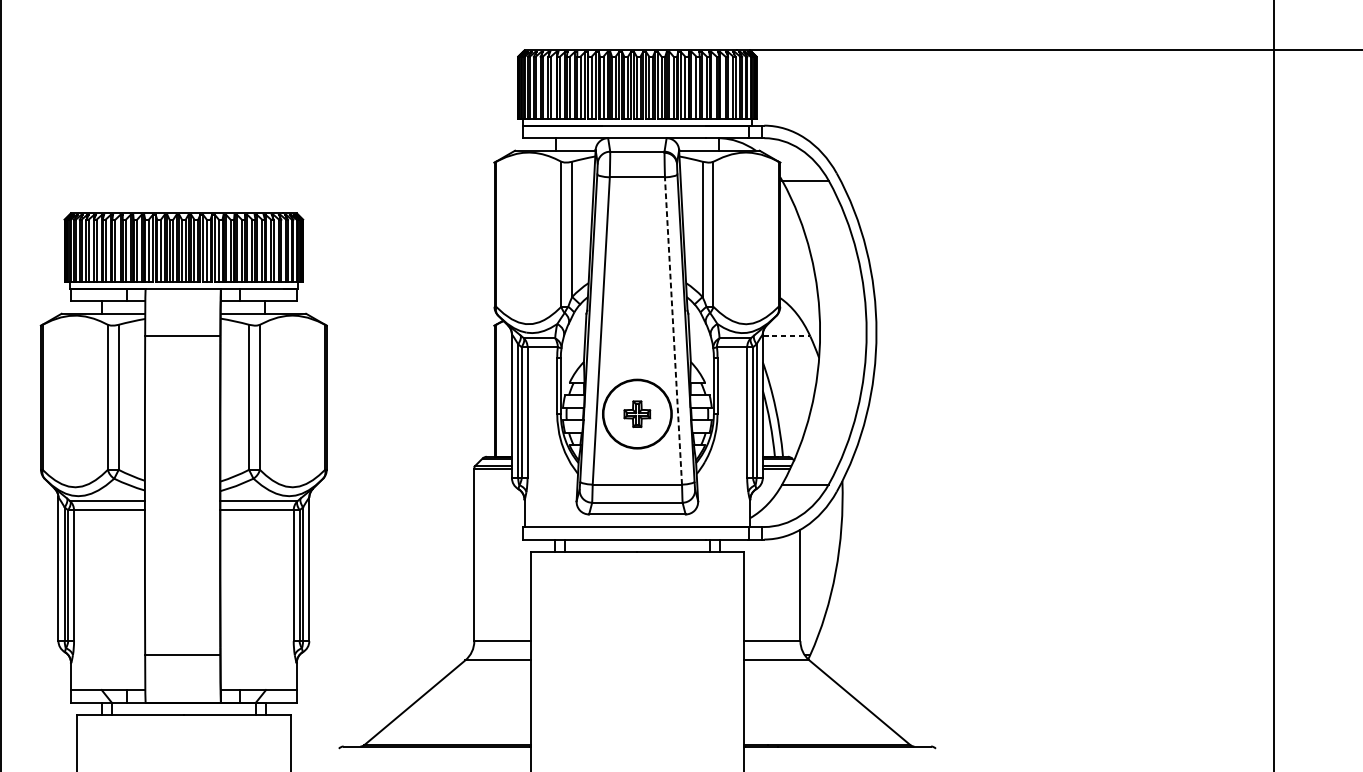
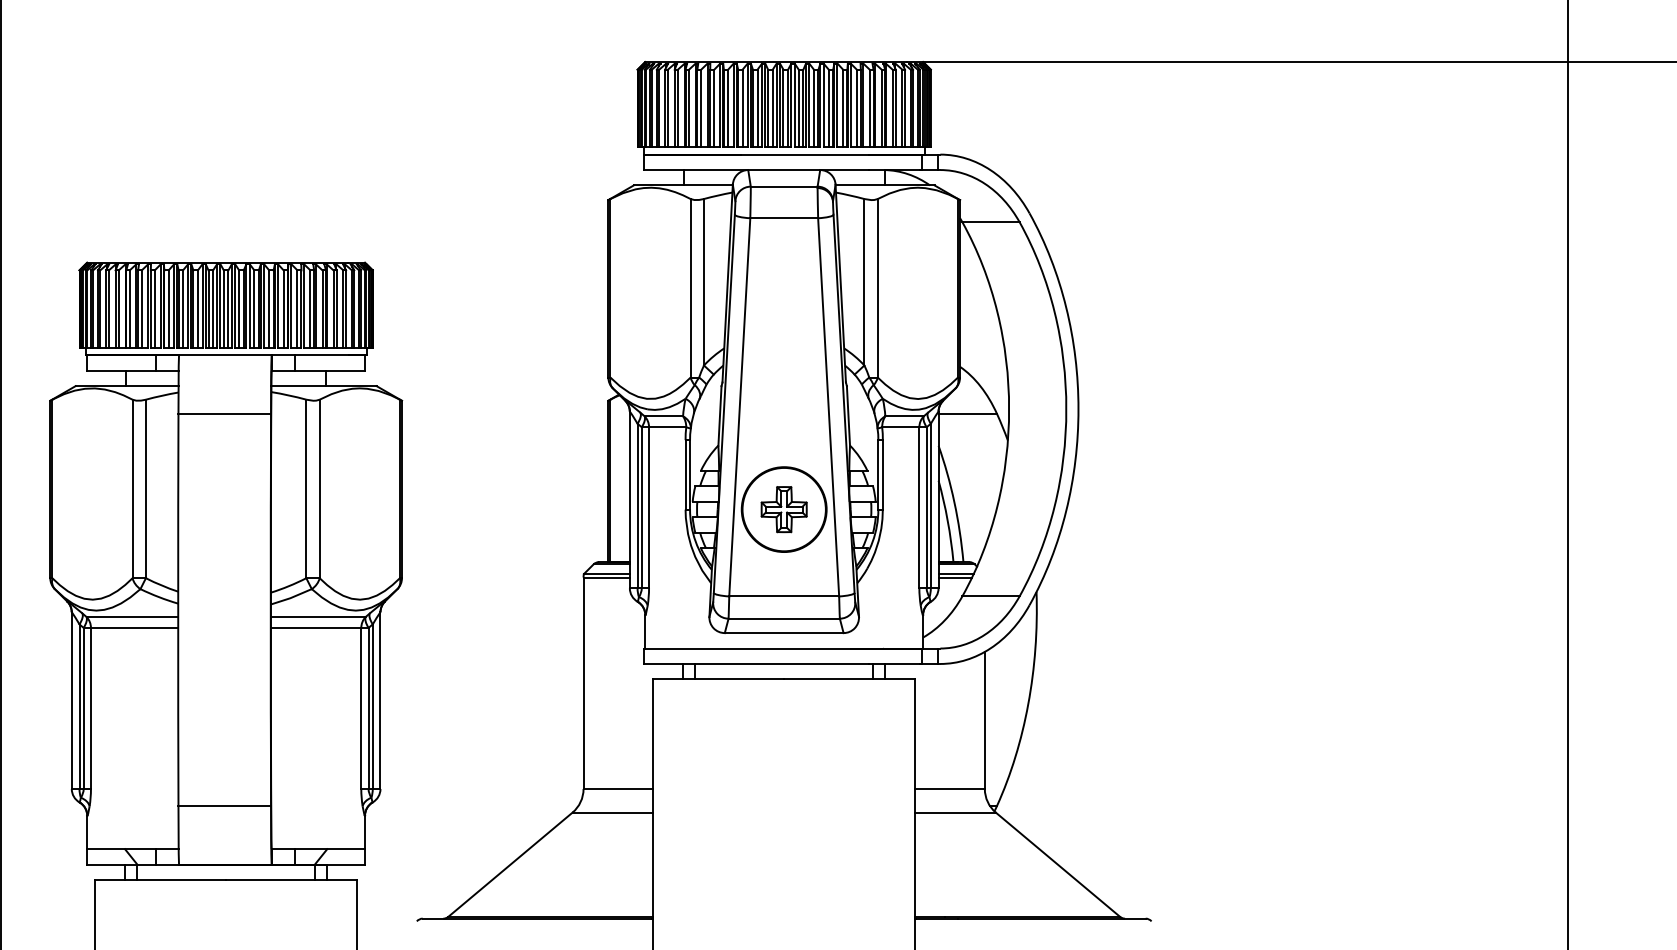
line: (673, 330) -> (828, 406), dashed -> solid
line: (787, 336) -> (968, 414), dashed -> solid
part: (636, 414) -> (783, 509), size x1.43

